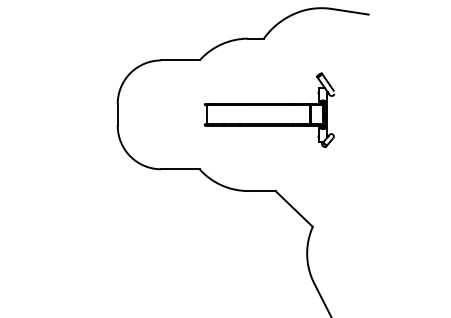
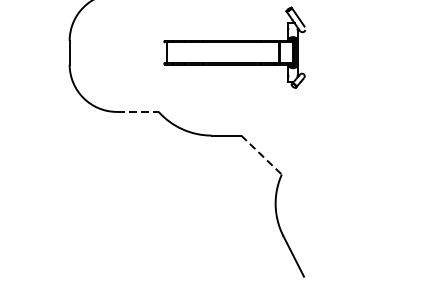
line: (180, 169) -> (137, 112), solid -> dashed
line: (294, 208) -> (261, 154), solid -> dashed

